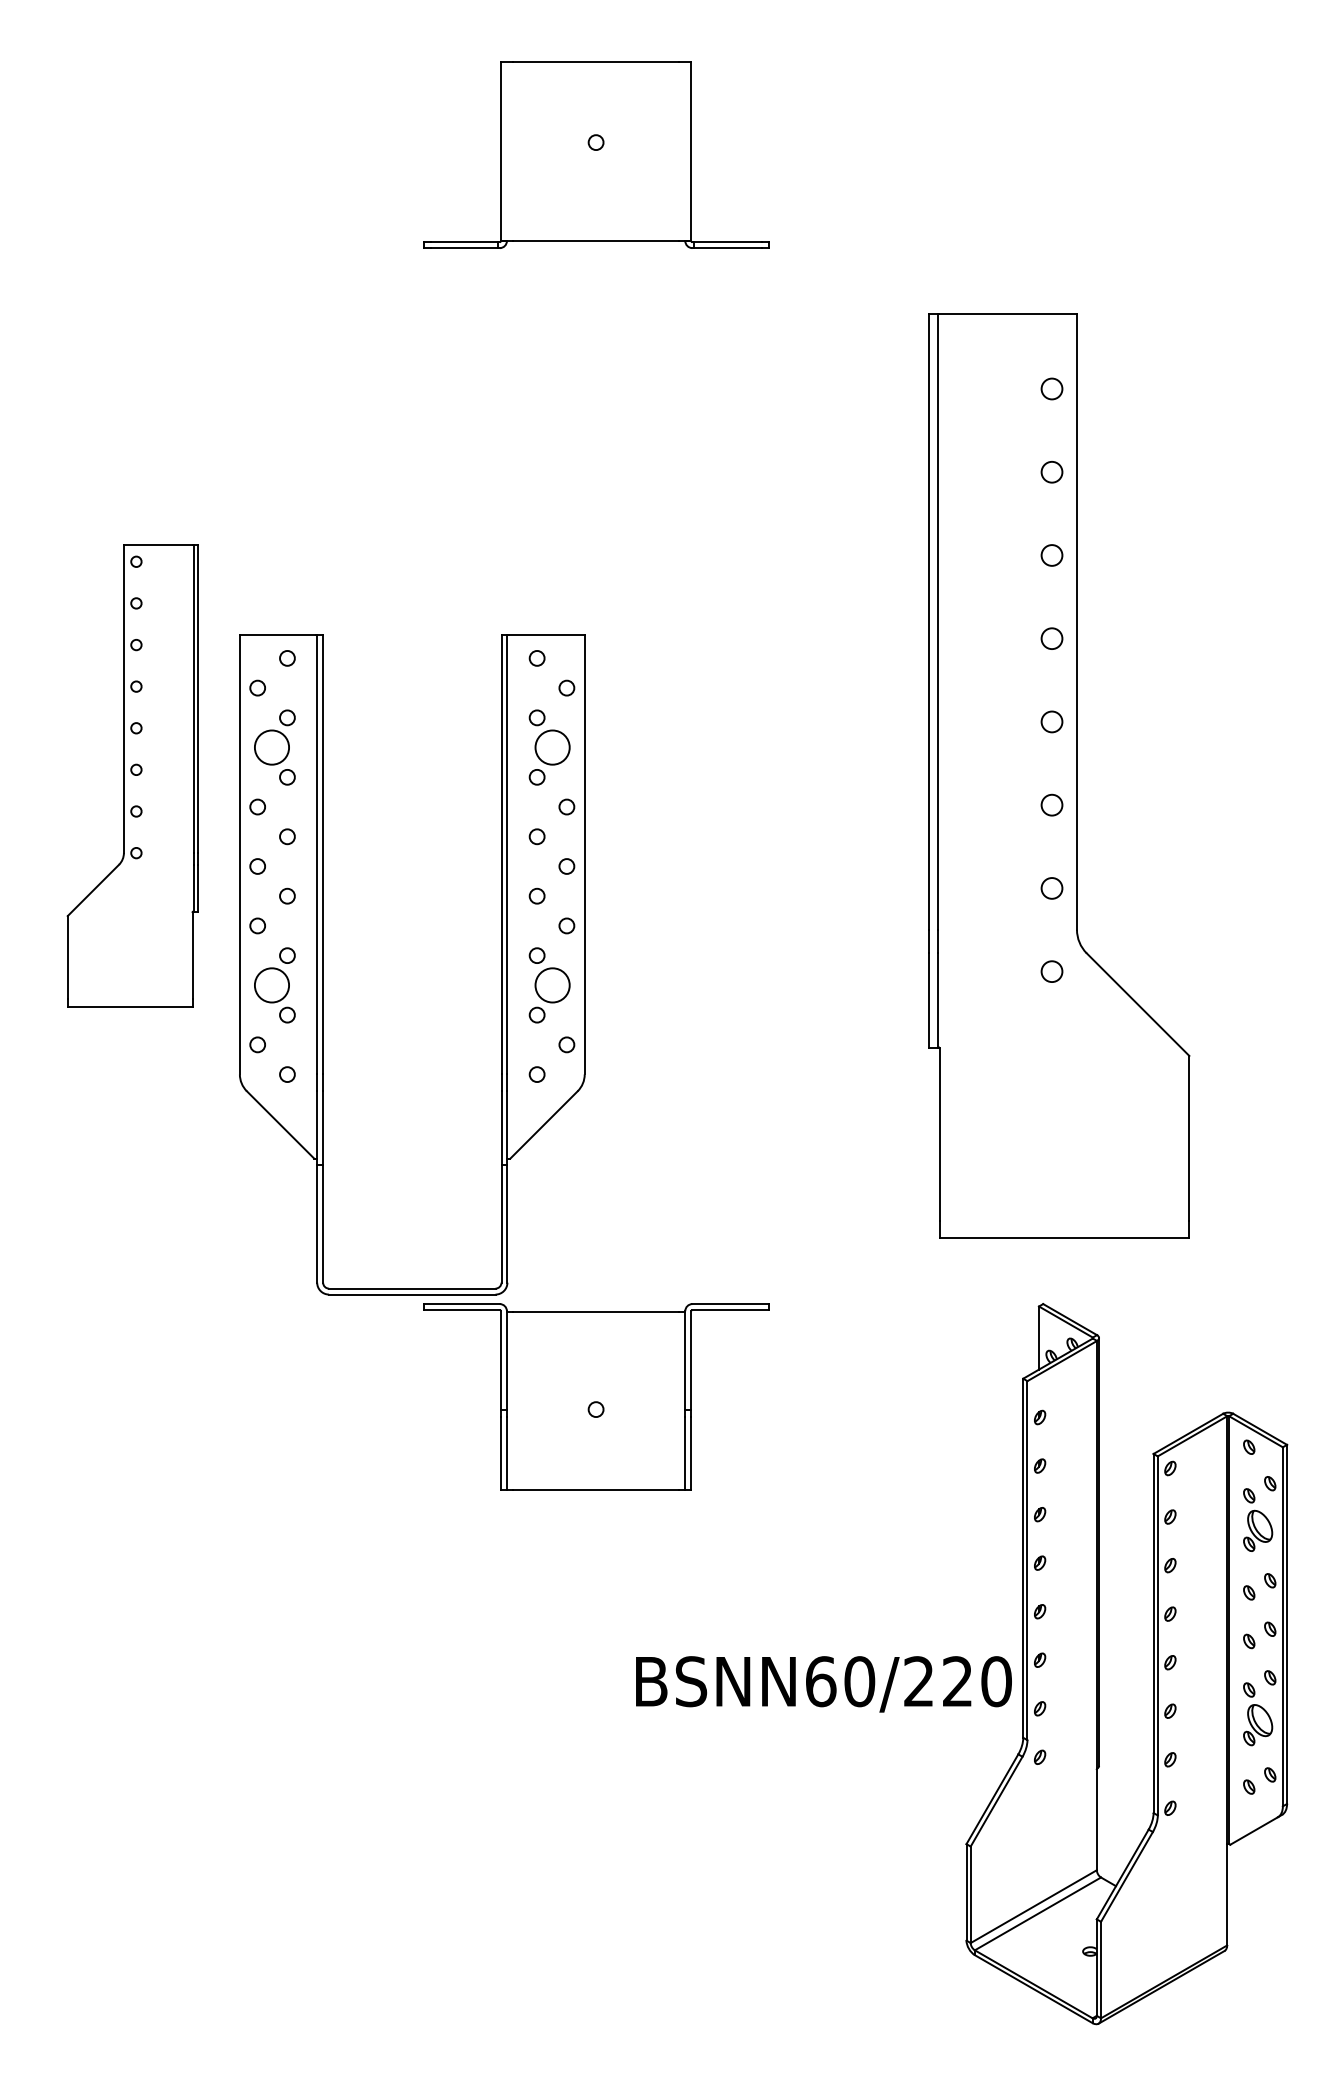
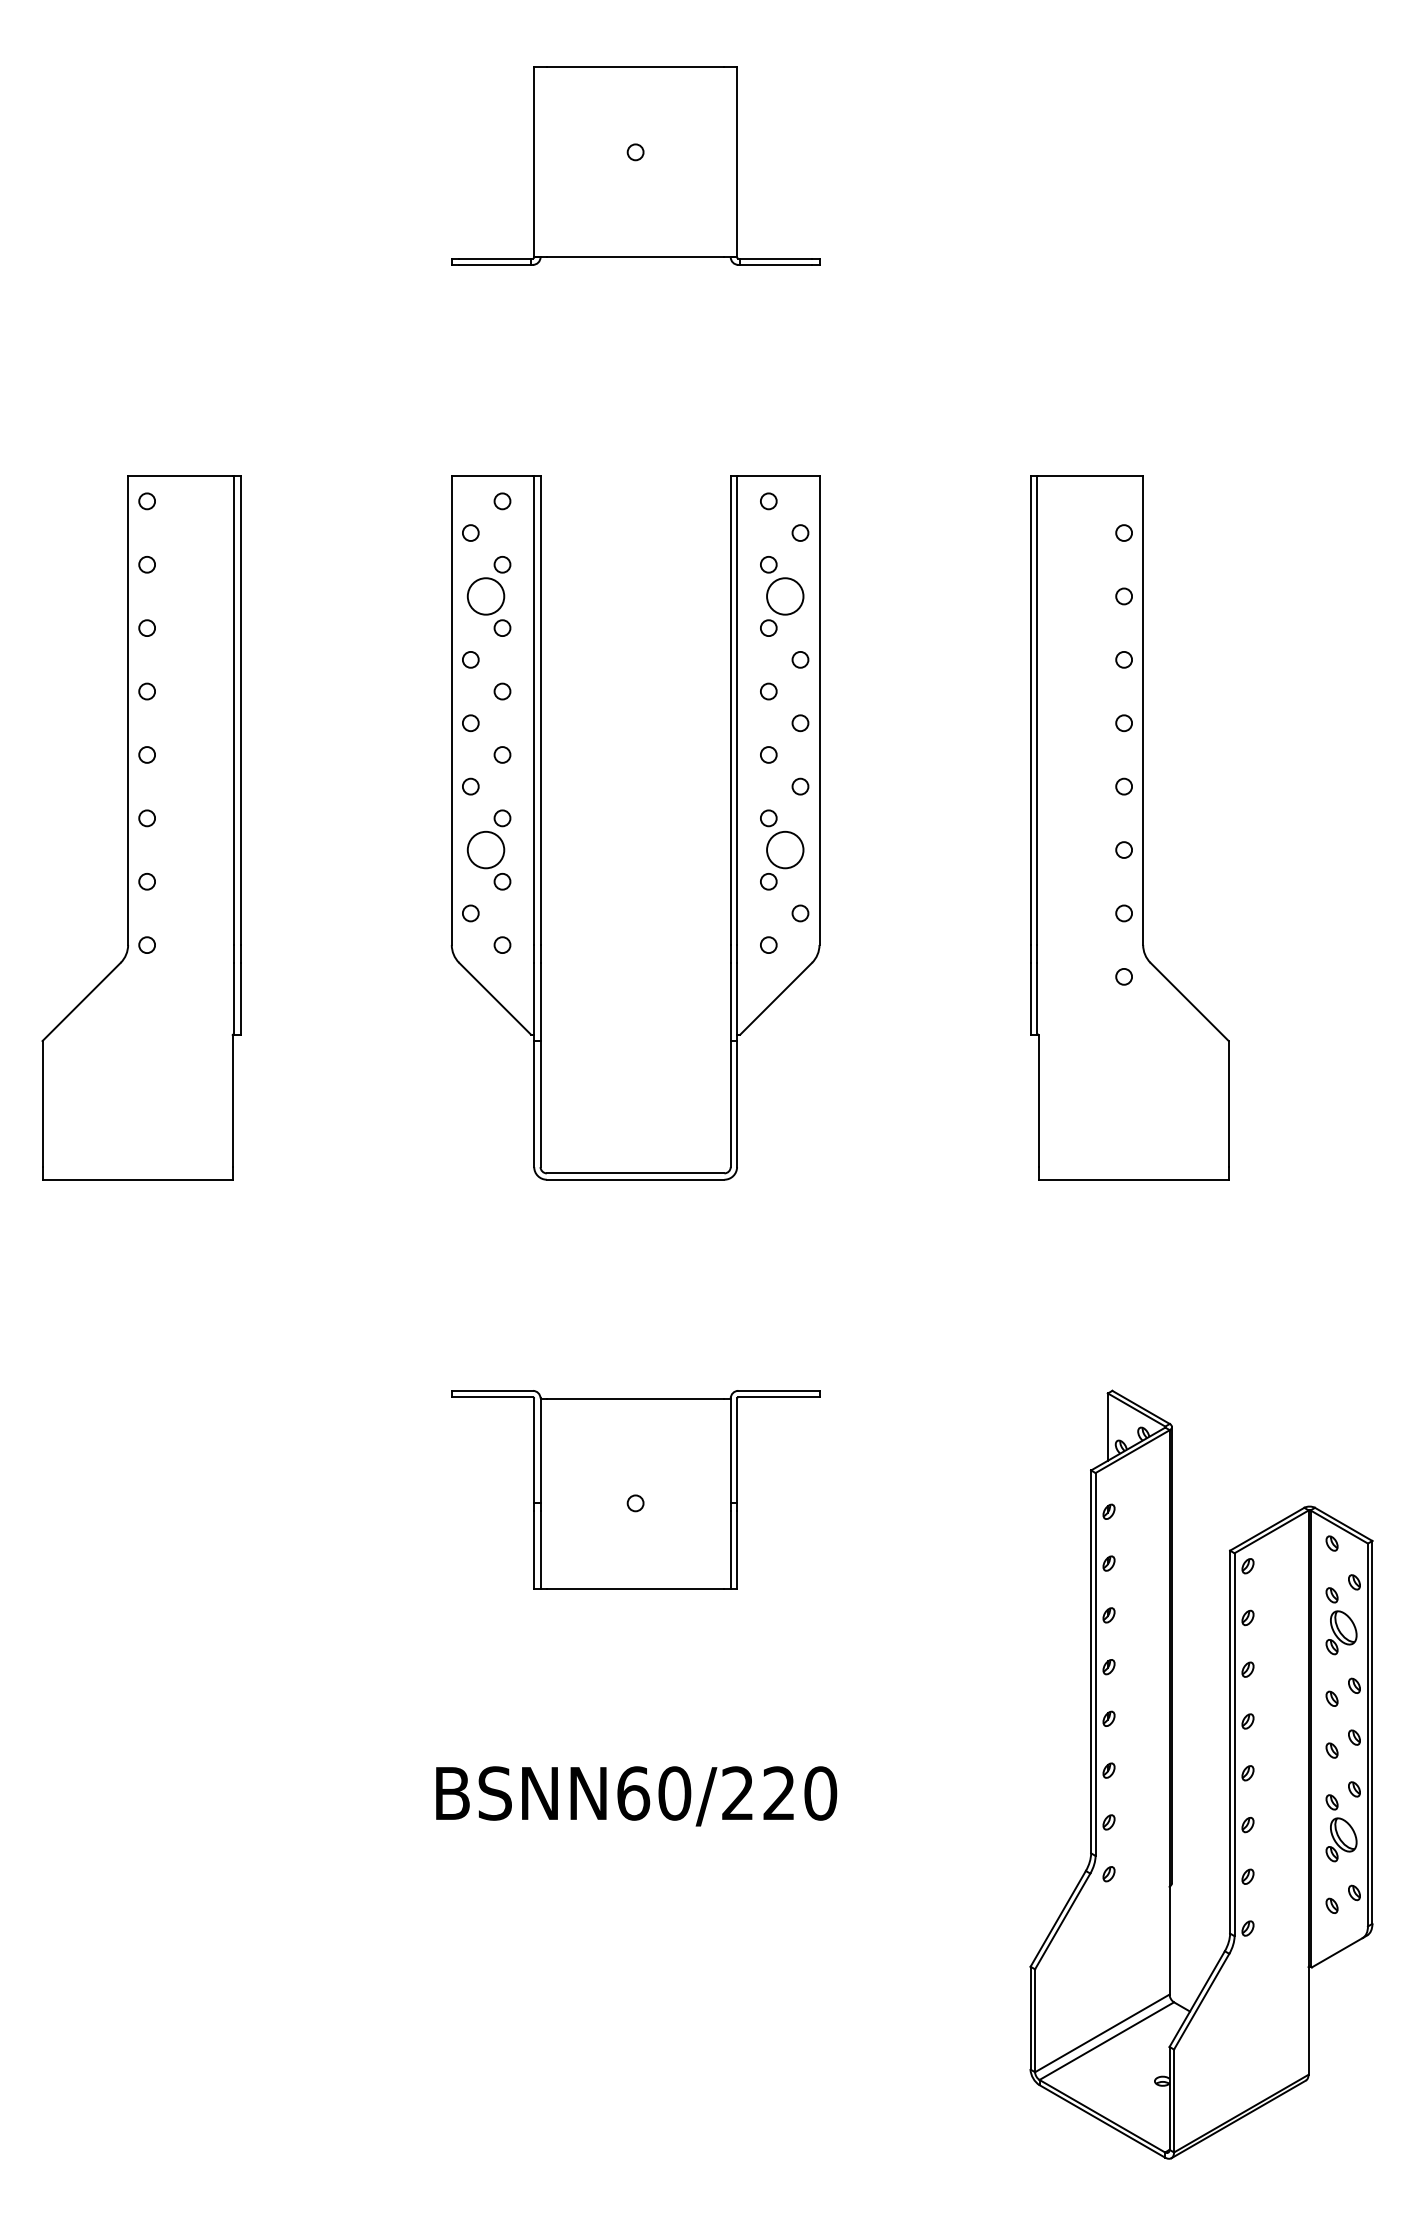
part: (132, 775) -> (141, 827), size x1.43
part: (1059, 775) -> (1129, 827), size x0.71
part: (324, 964) -> (541, 827), moved
text: (823, 1684) -> (636, 1796), moved

